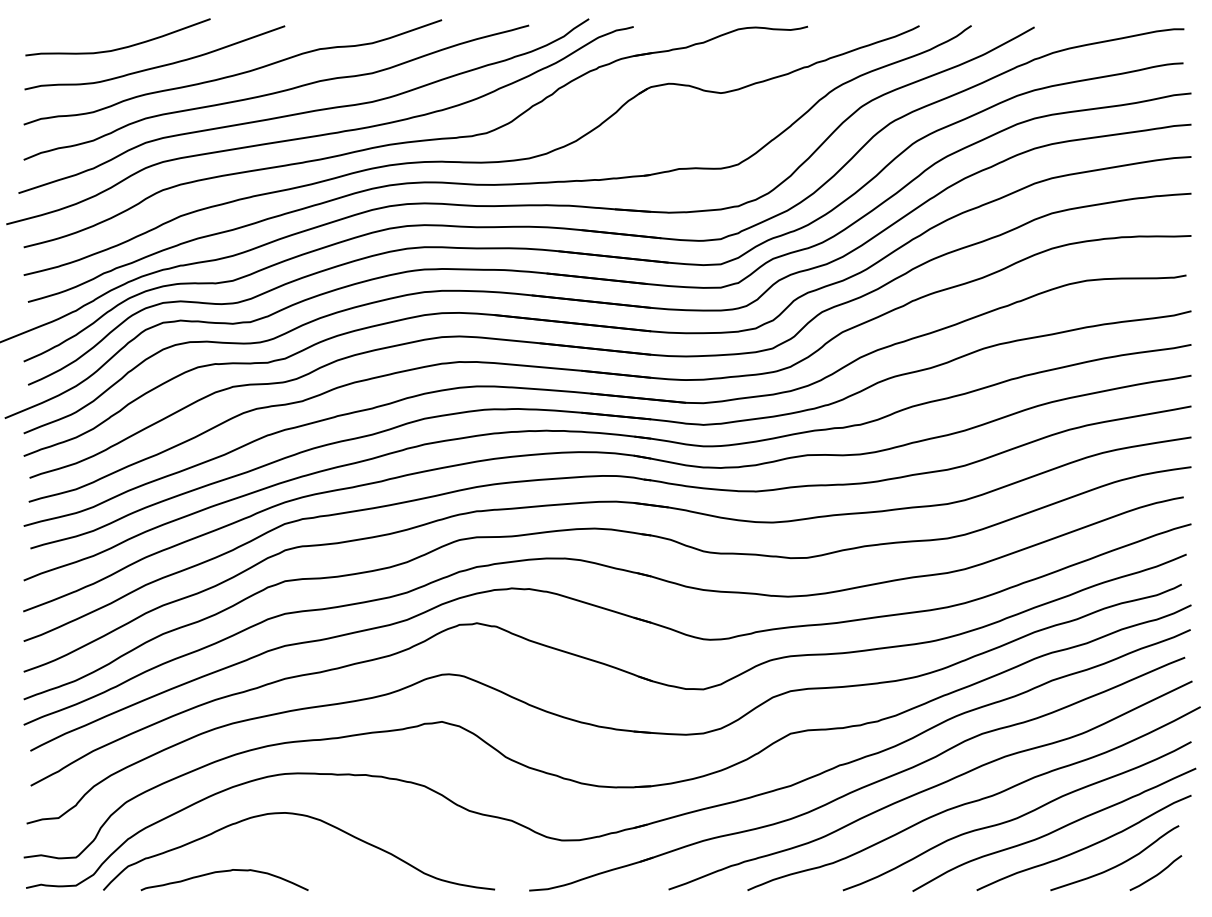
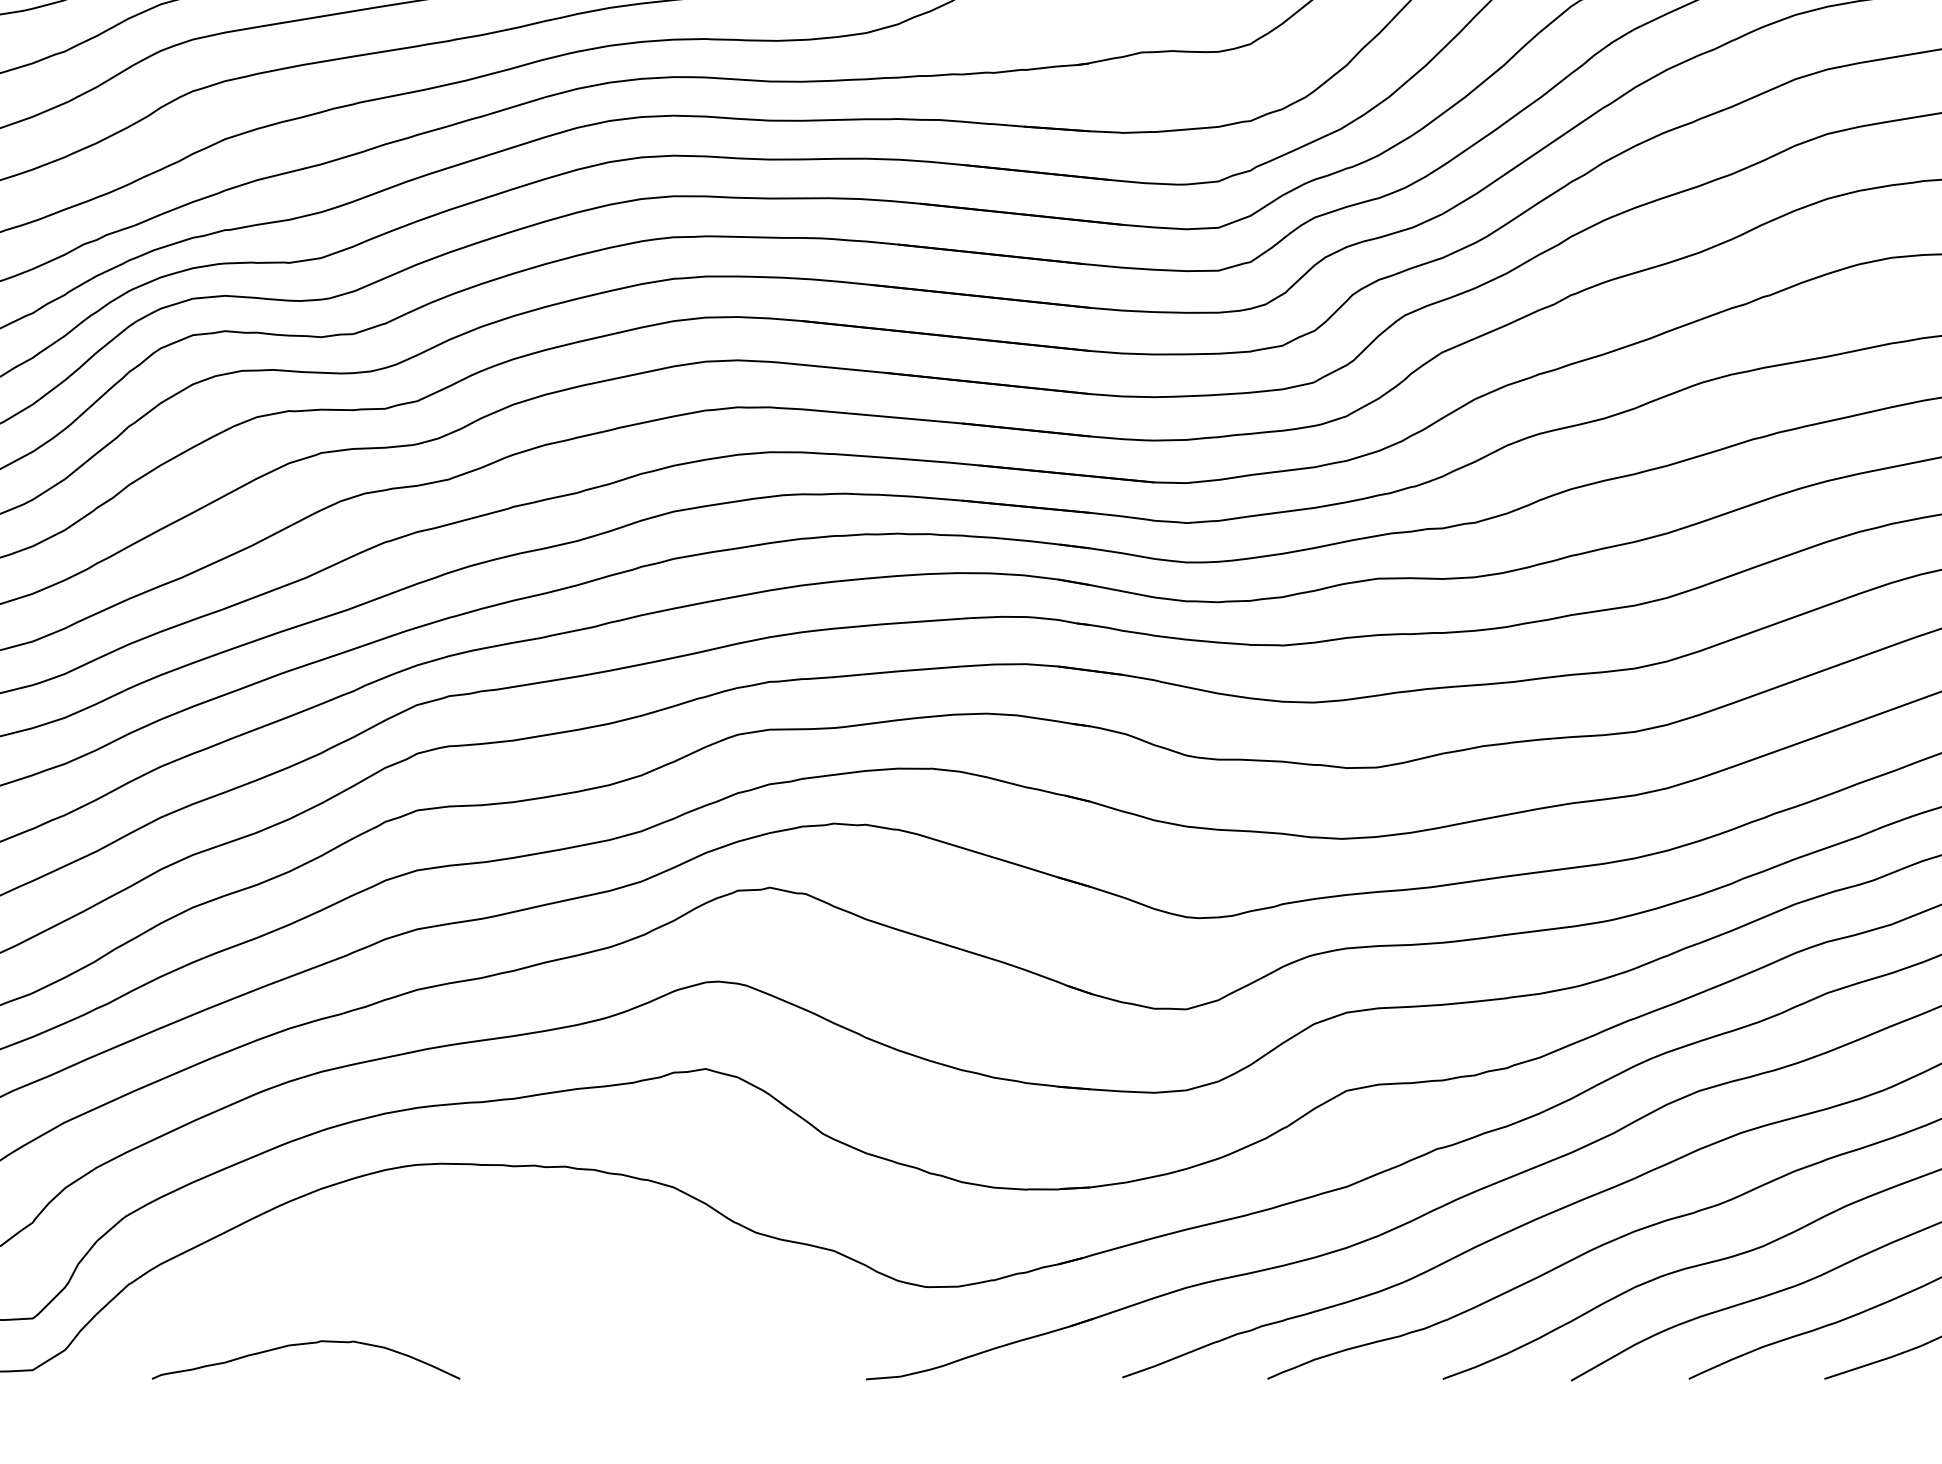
curve: (307, 817) -> (458, 1244), removed

